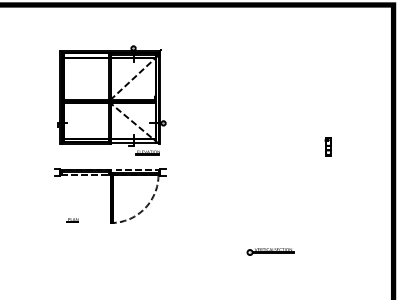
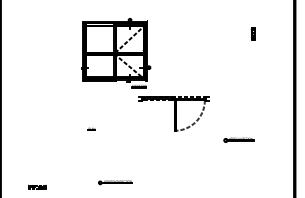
part: (326, 146) -> (252, 33), moved
part: (108, 195) -> (173, 113), moved
part: (270, 250) -> (238, 139), moved

